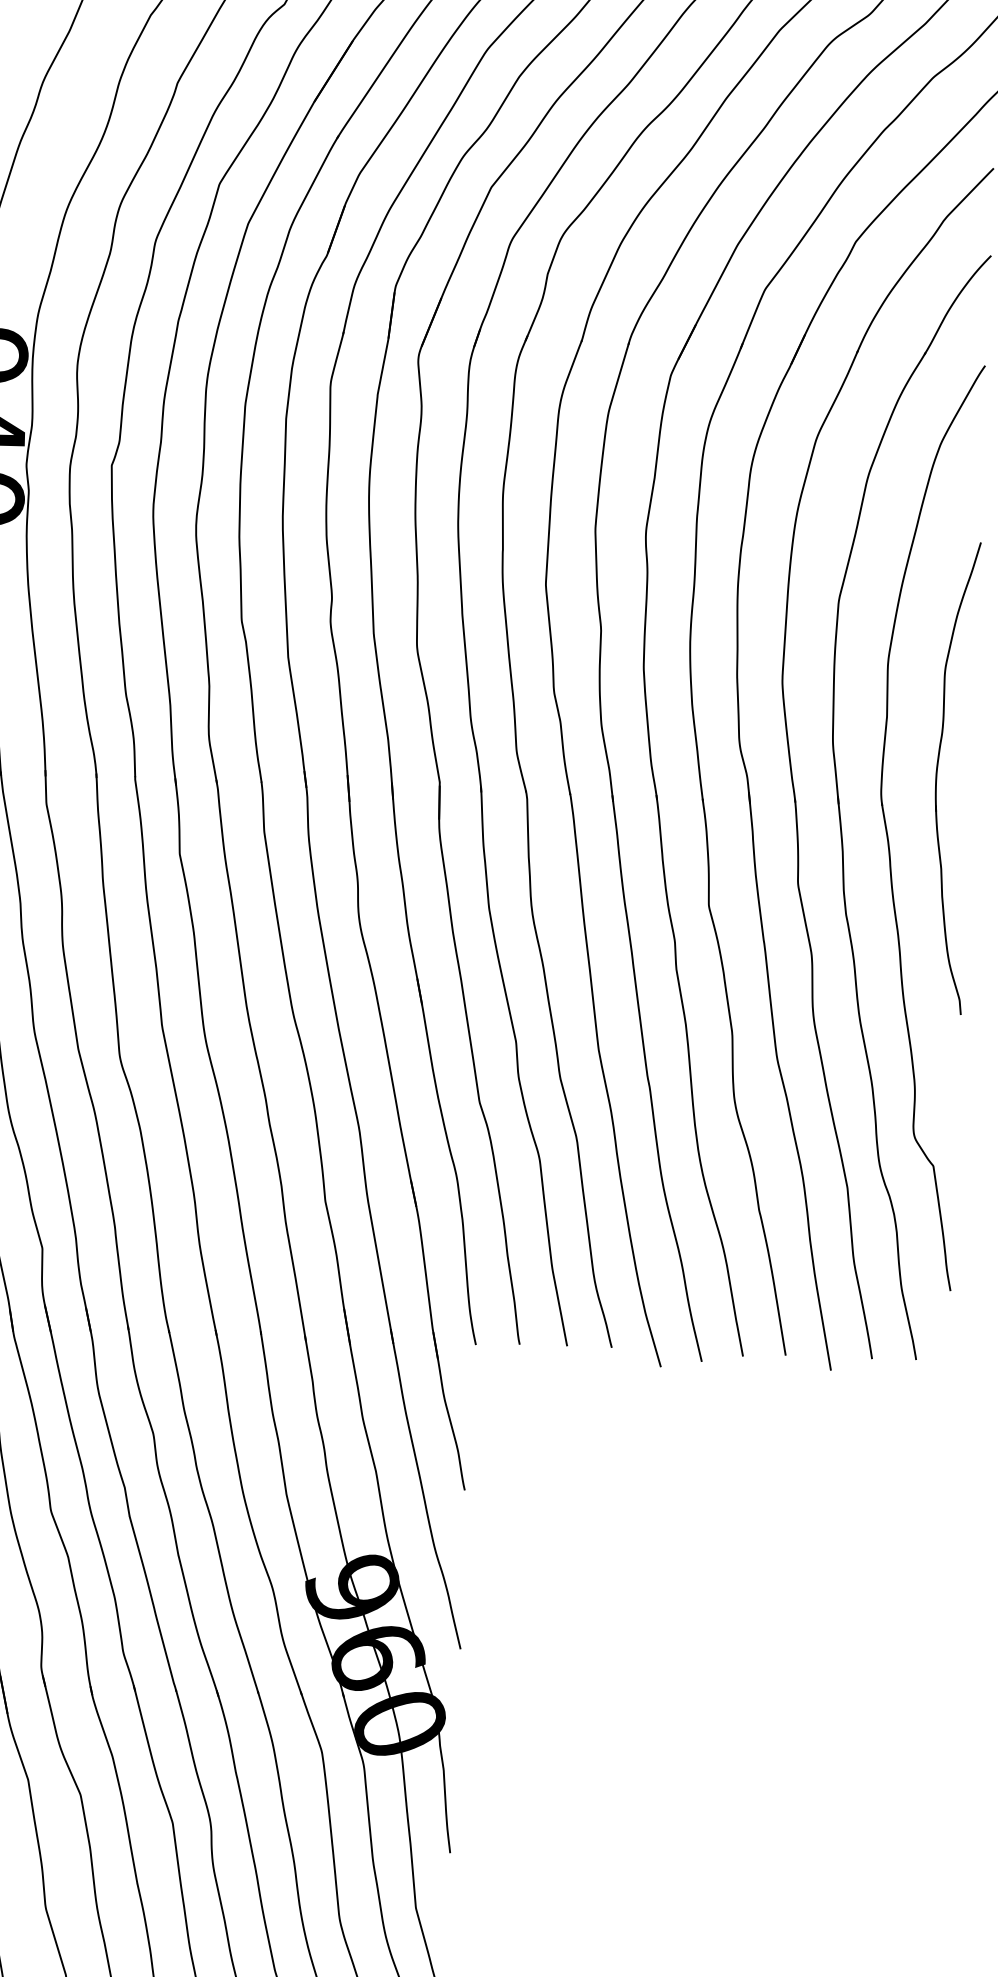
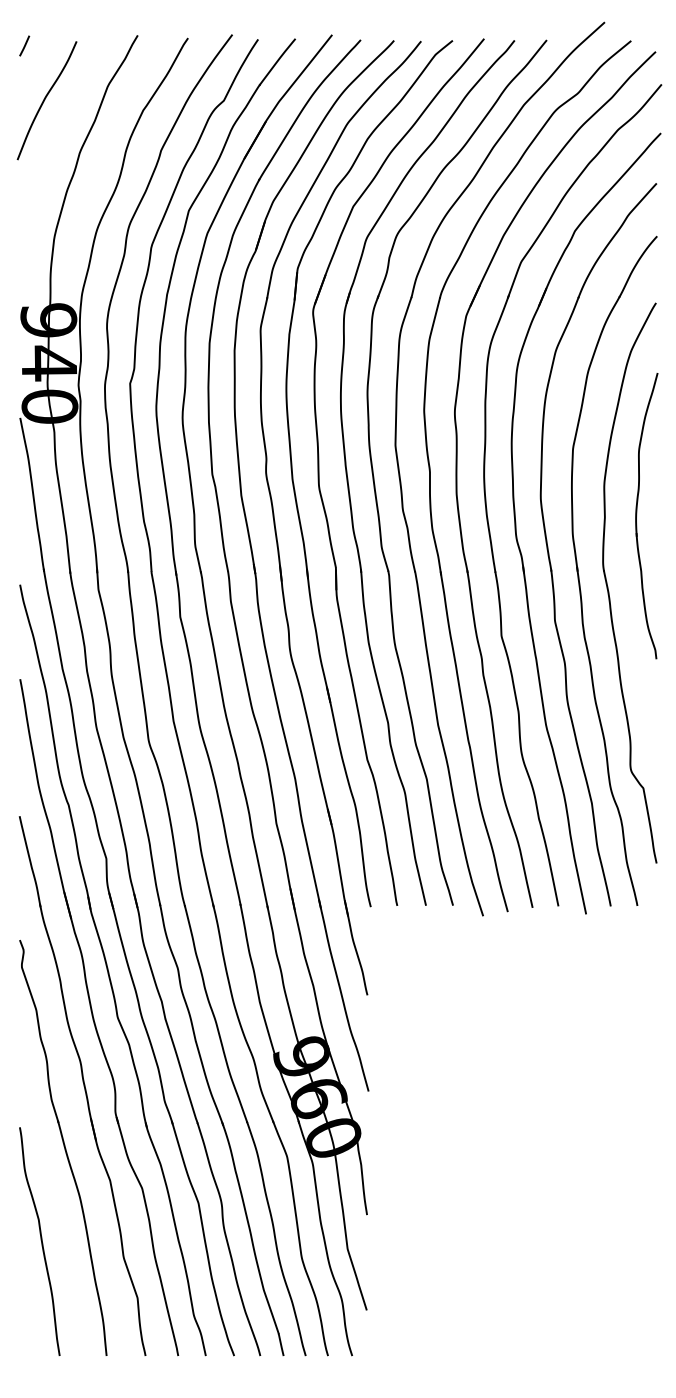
part: (938, 774) -> (637, 514), moved

